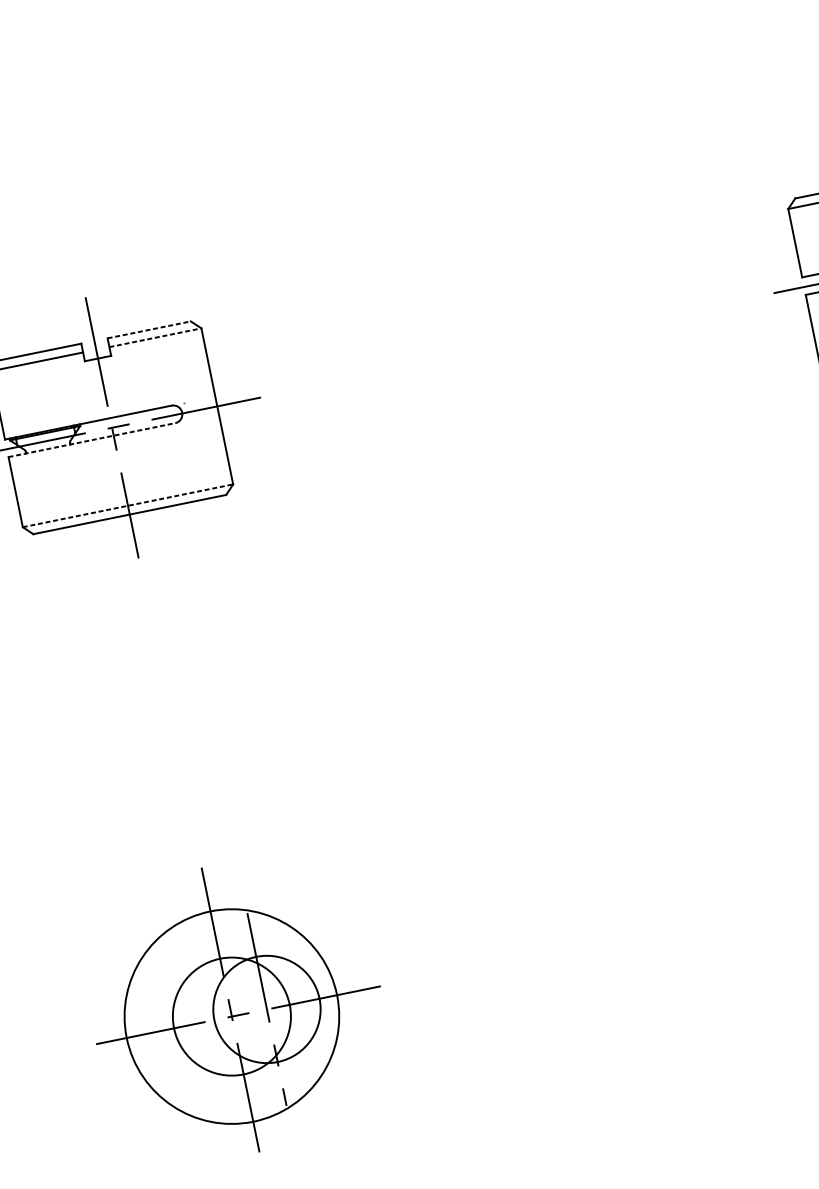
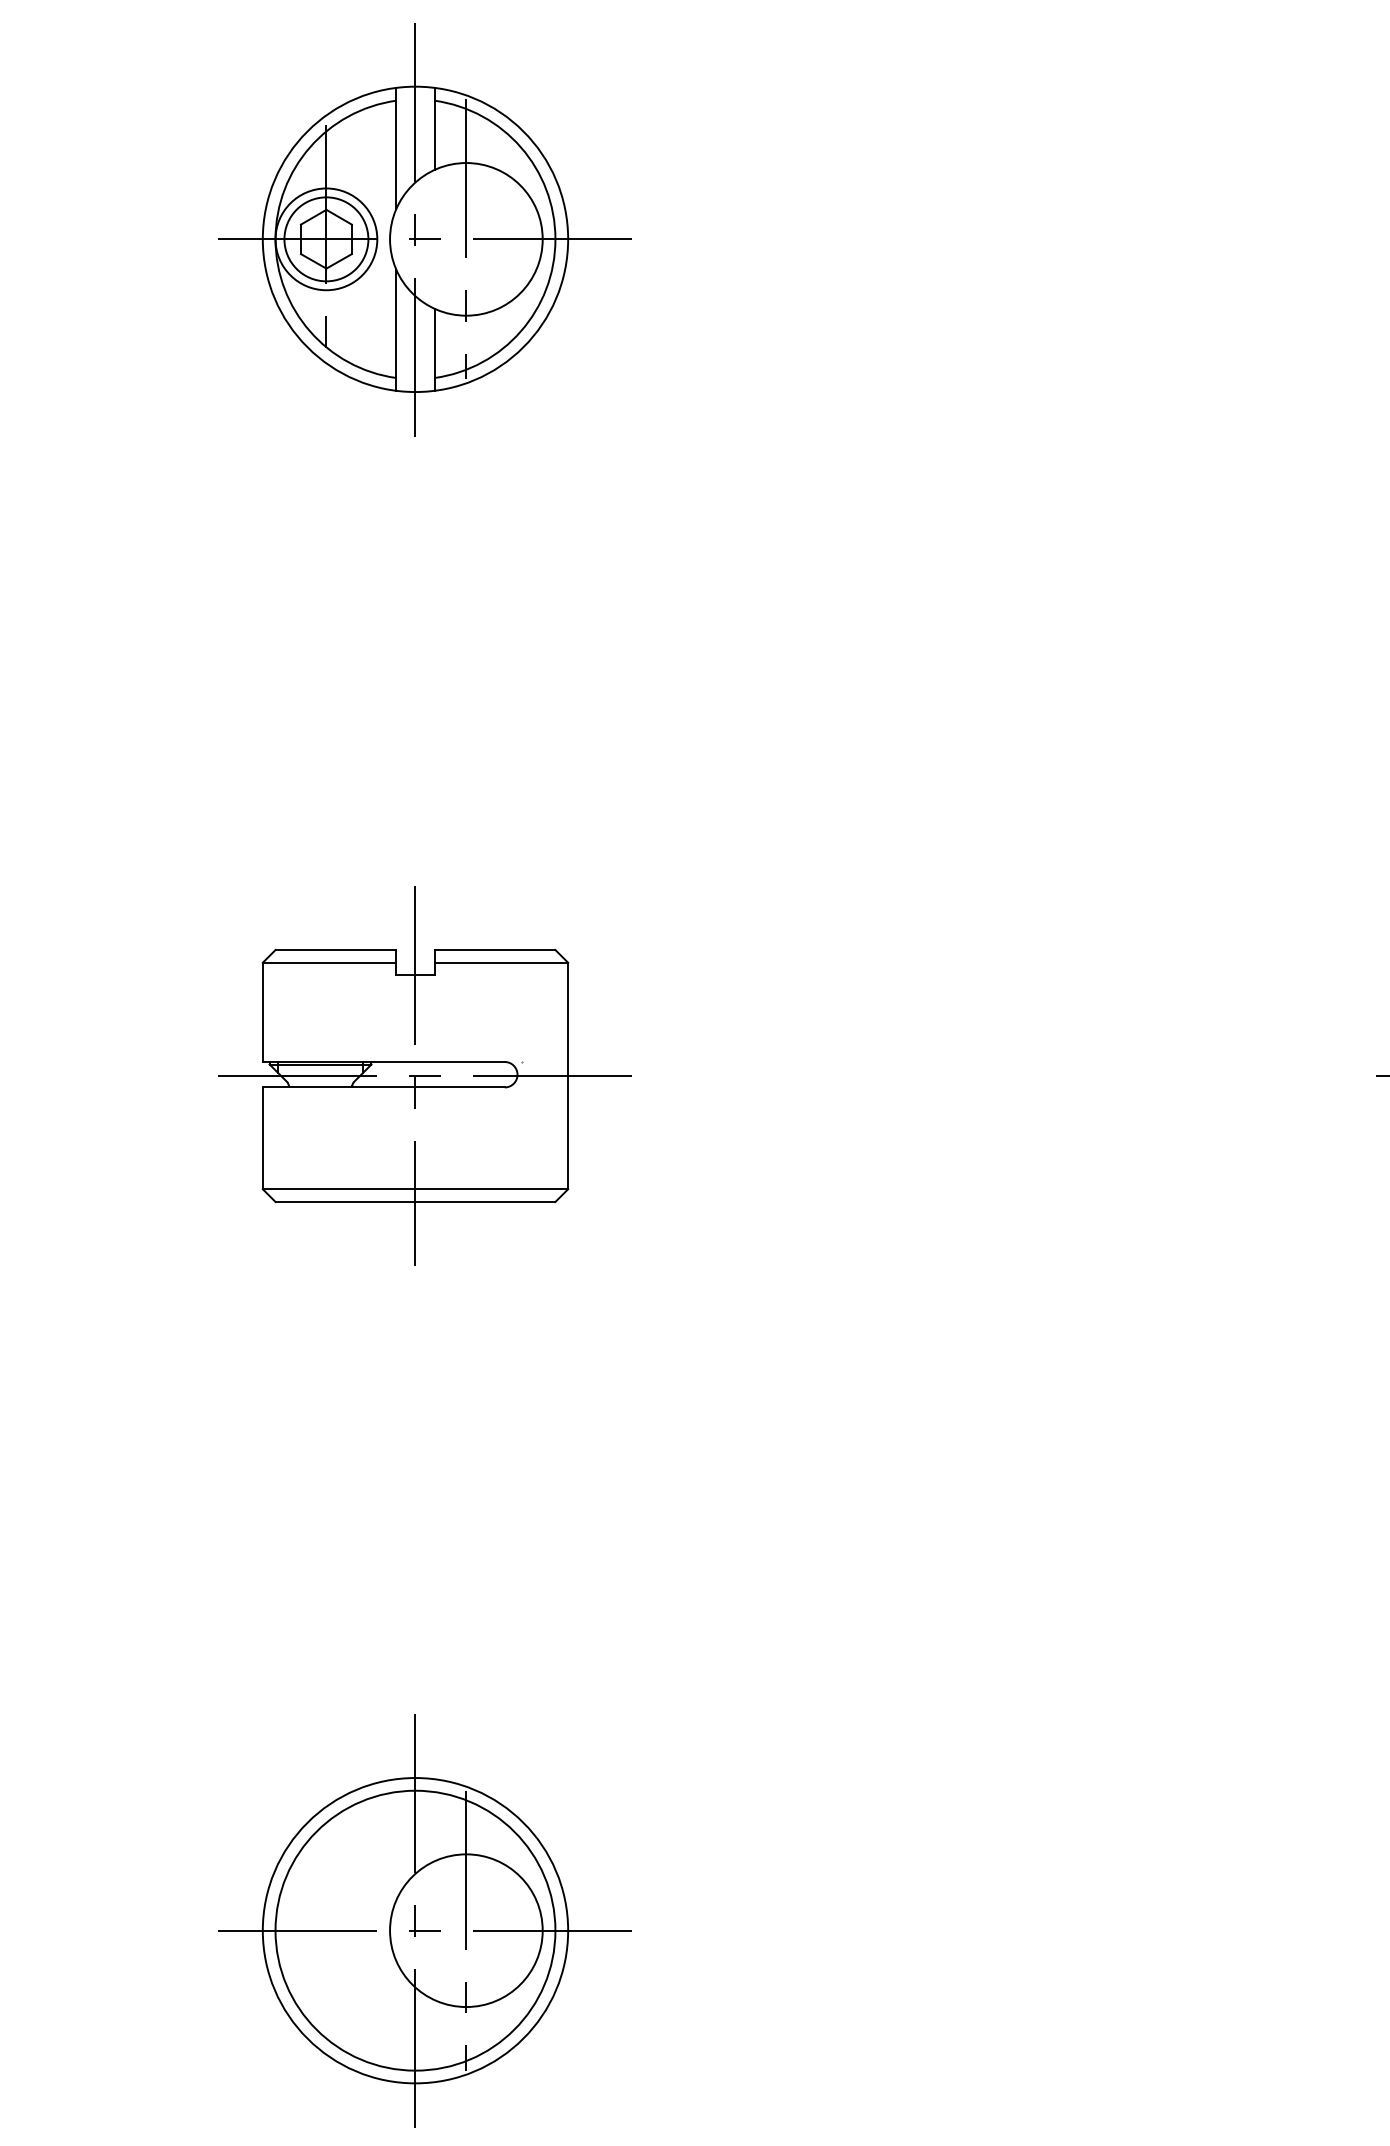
line: (149, 330) -> (495, 950), dashed -> solid
line: (155, 337) -> (501, 962), dashed -> solid
line: (91, 440) -> (383, 1087), dashed -> solid
line: (128, 505) -> (415, 1189), dashed -> solid
circle: (231, 1016) -> (415, 1930), size x1.67

